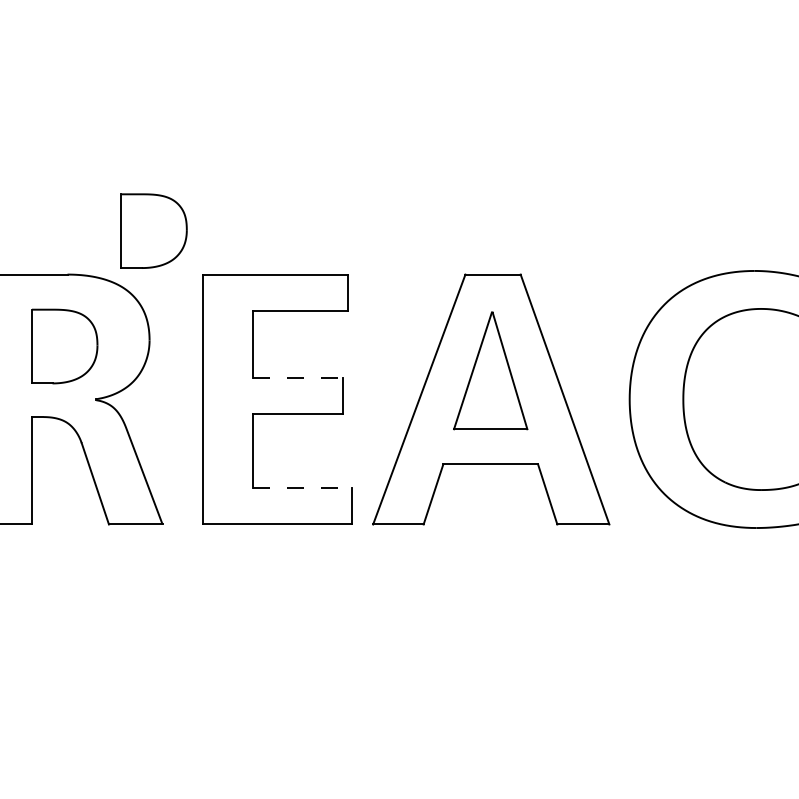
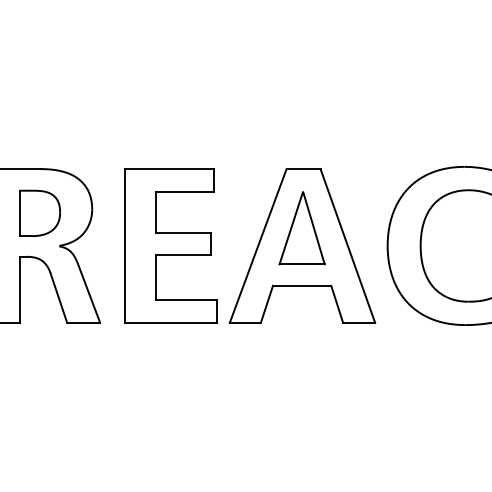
part: (153, 229) -> (94, 141), removed
line: (299, 377) -> (184, 232), dashed -> solid
line: (302, 488) -> (186, 300), dashed -> solid

